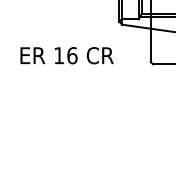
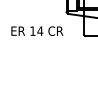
text: (70, 54) -> (39, 30), 16 -> 14

